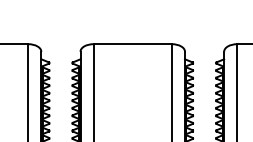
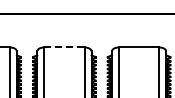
line: (132, 44) -> (64, 47), solid -> dashed

